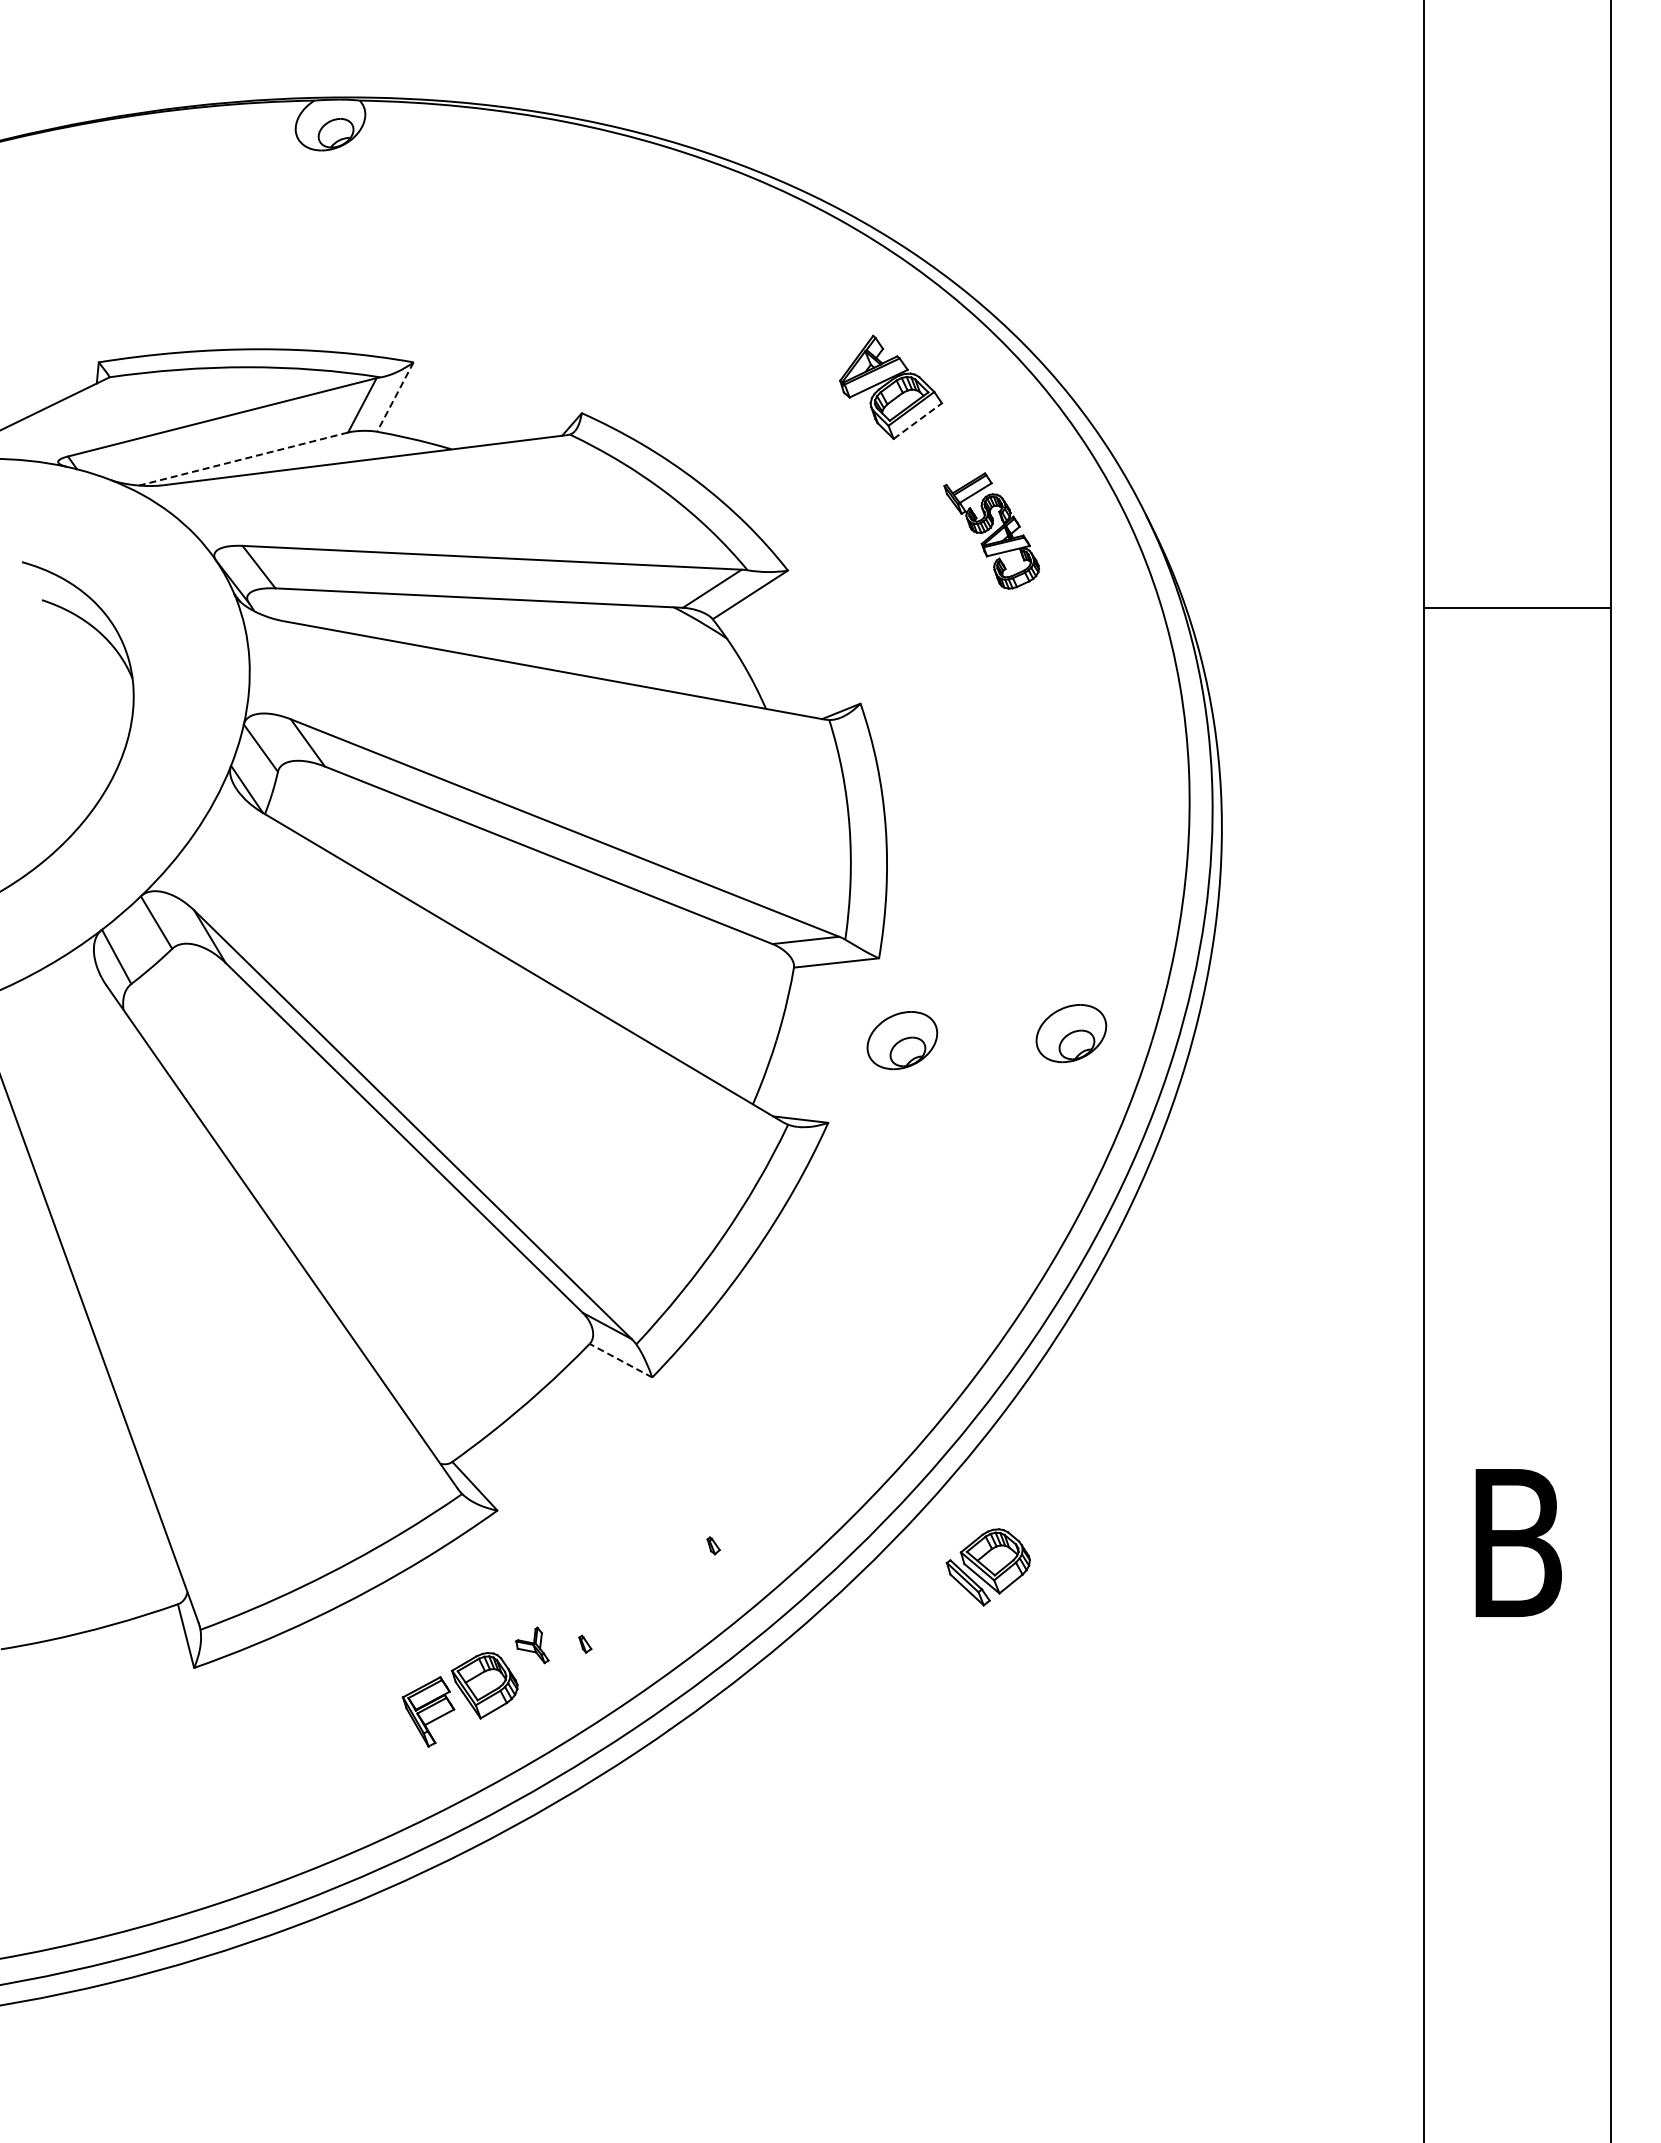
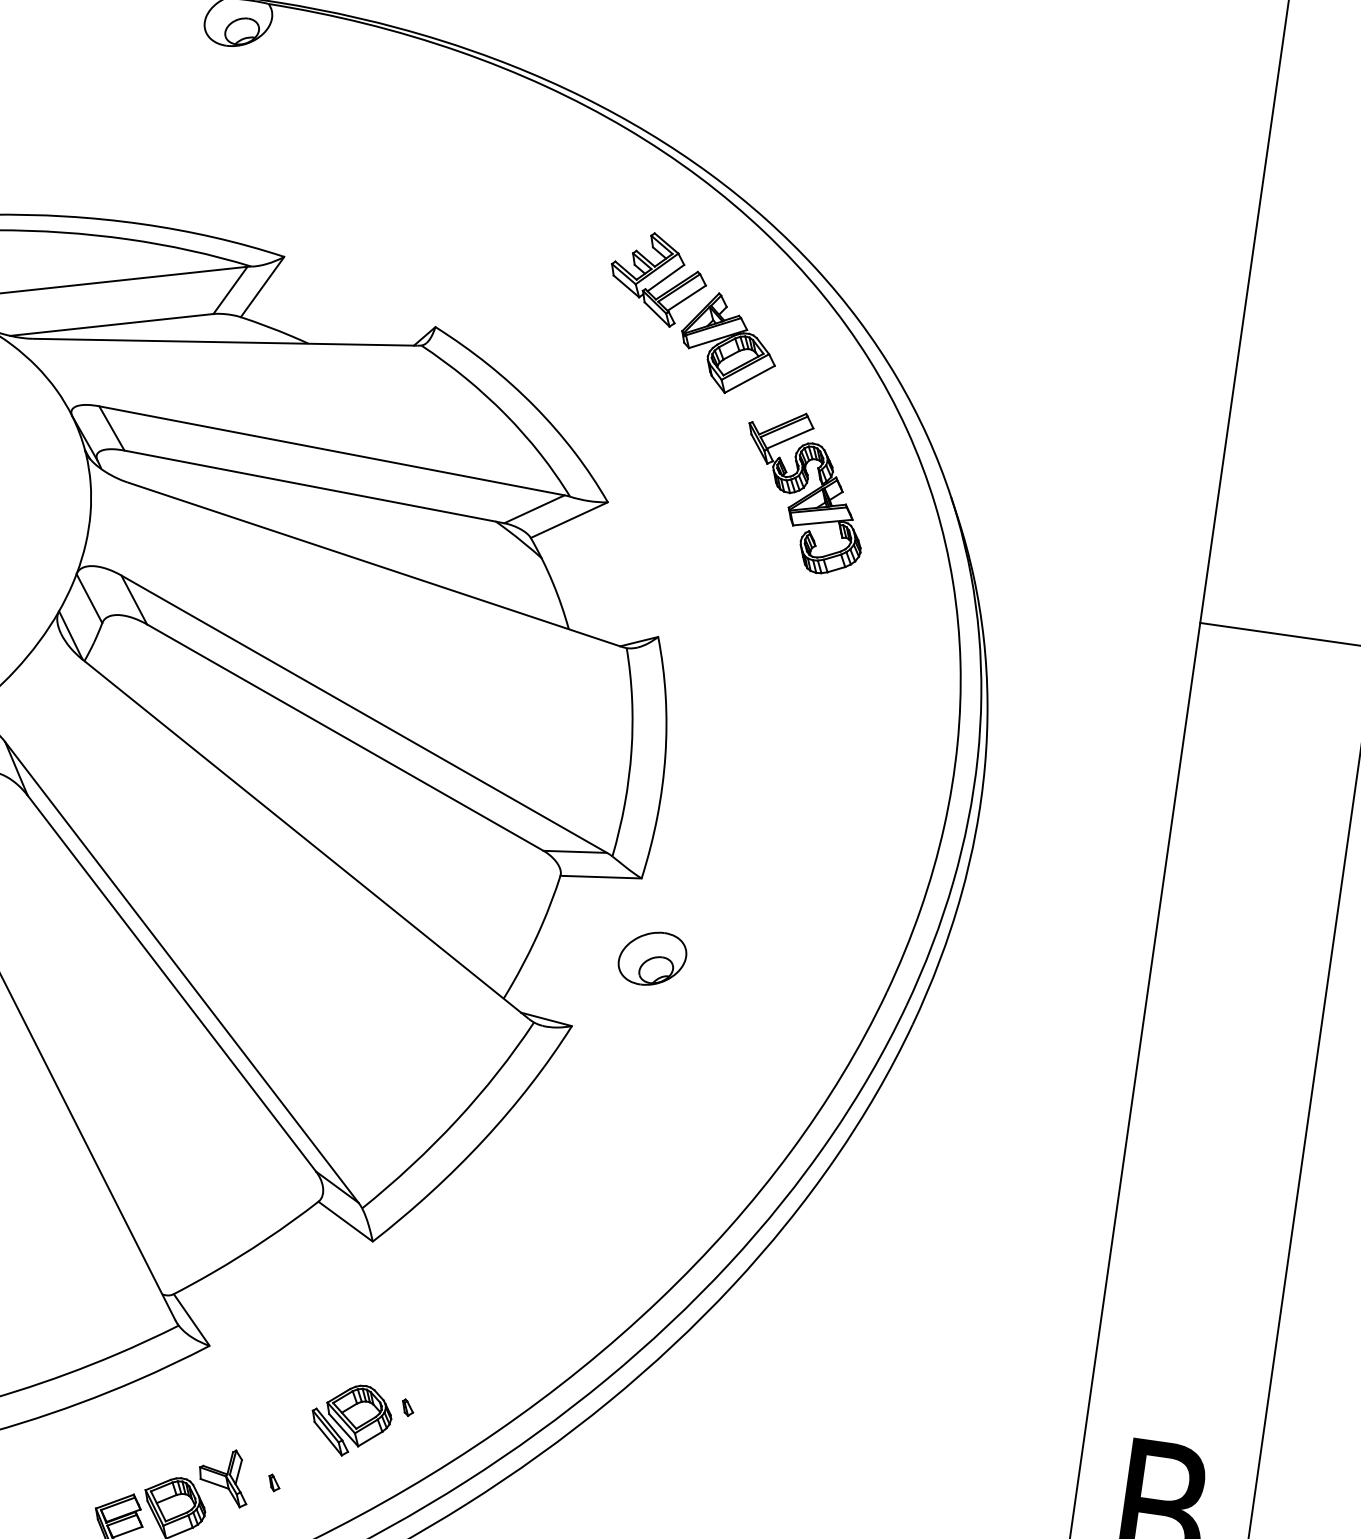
part: (807, 330) -> (658, 279), added
line: (395, 397) -> (262, 287), dashed -> solid
line: (918, 420) -> (750, 378), dashed -> solid
line: (243, 459) -> (111, 325), dashed -> solid
part: (991, 530) -> (804, 491), size x1.43
part: (1071, 1033) -> (812, 974), removed
line: (620, 1360) -> (345, 1221), dashed -> solid
part: (987, 1567) -> (350, 1420), moved
part: (532, 1645) -> (224, 1477), size x1.67

